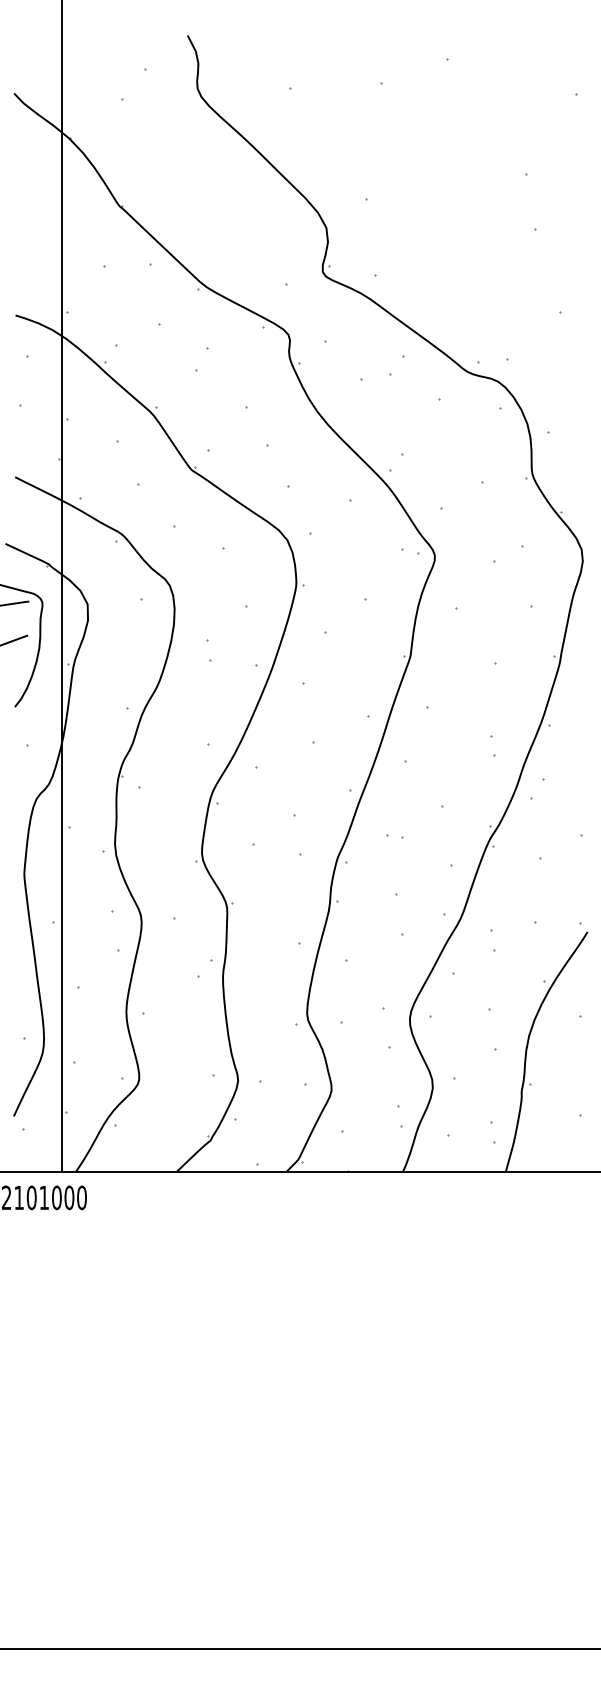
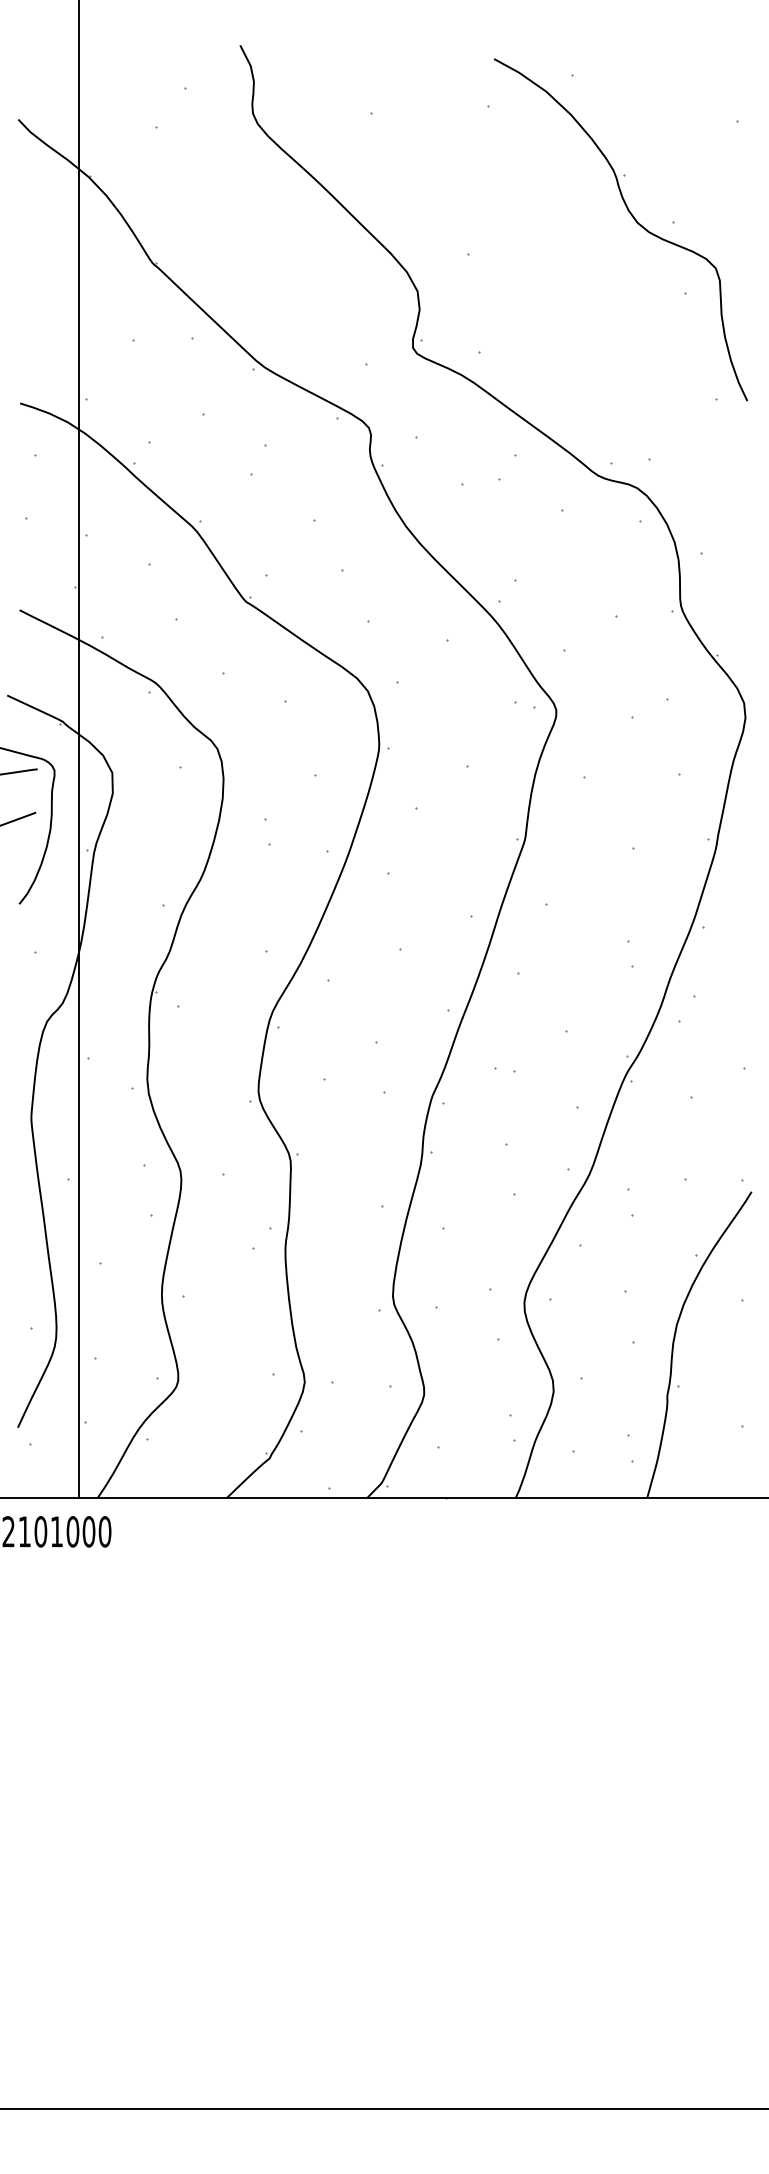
part: (496, 172) -> (634, 220), added

